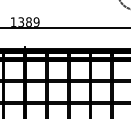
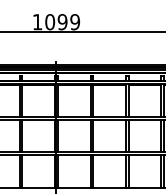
text: (24, 21) -> (55, 20), 1389 -> 1099

